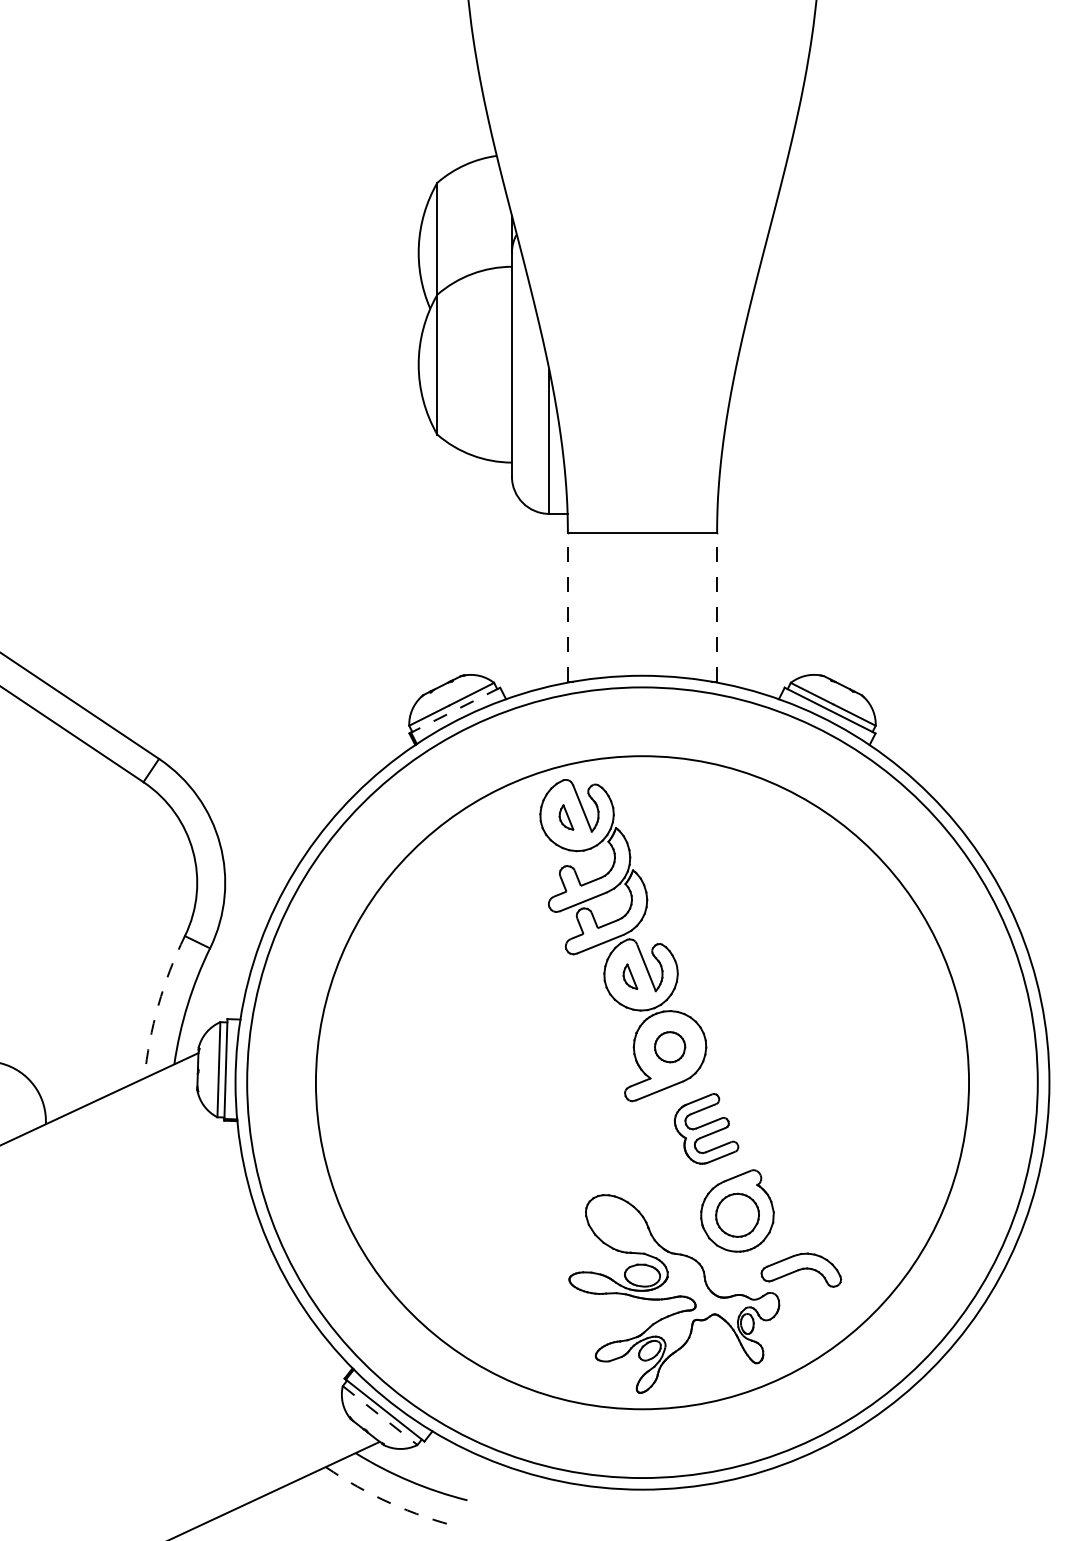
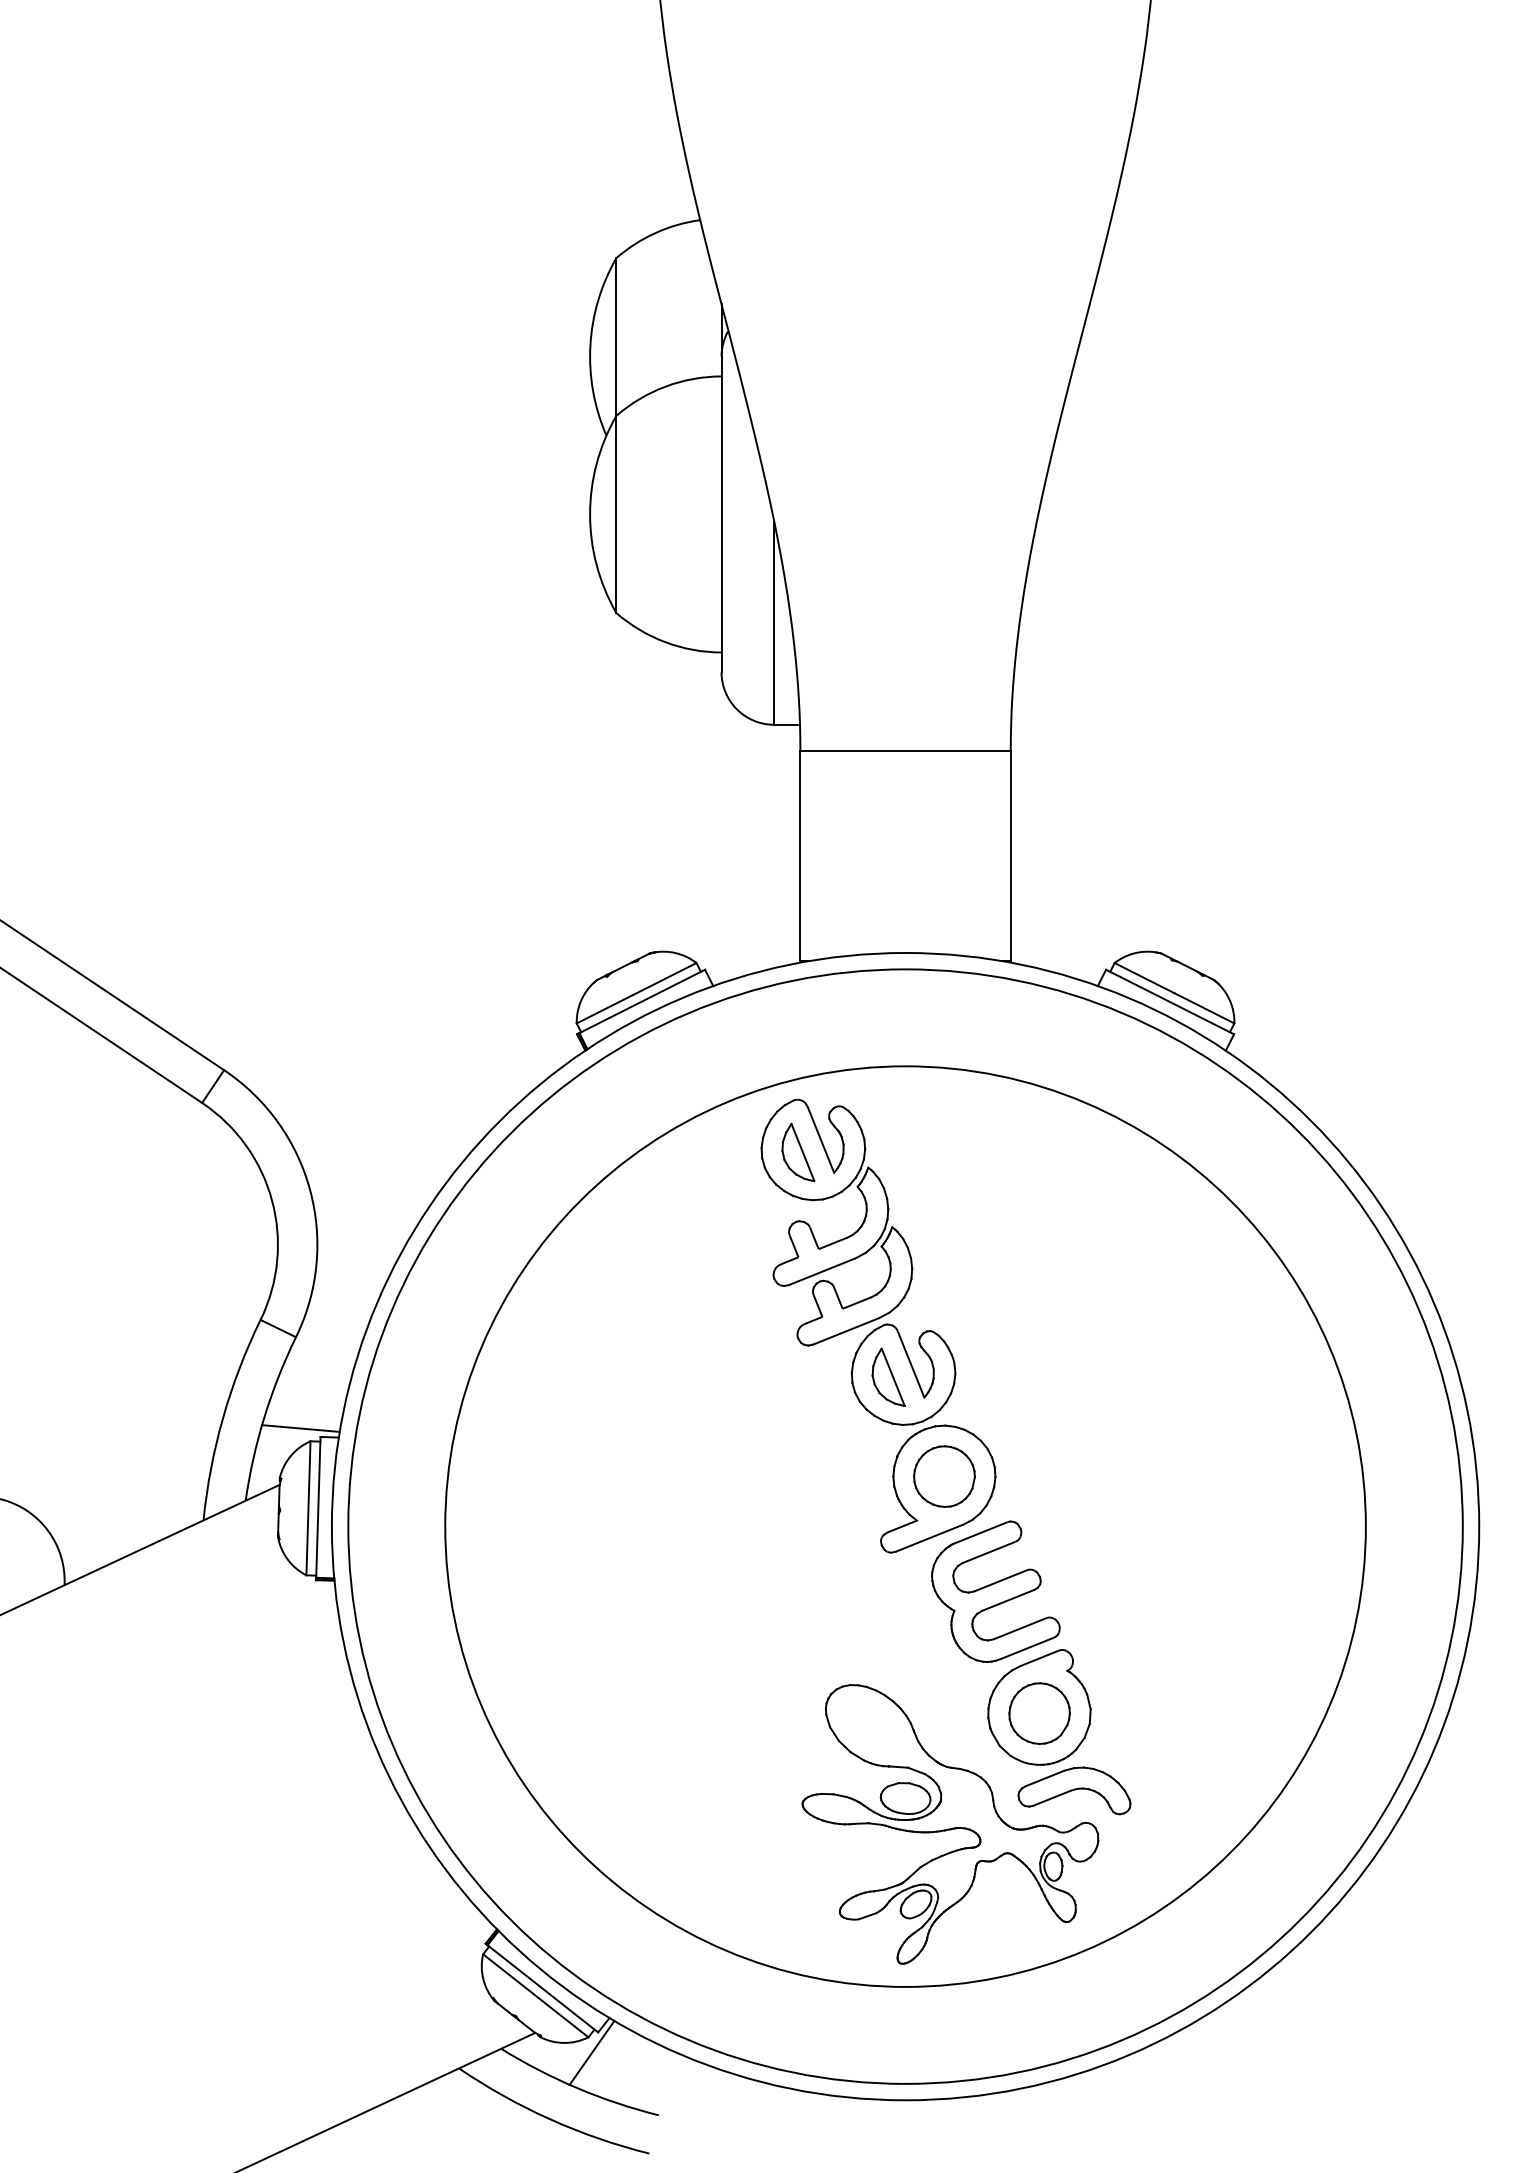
line: (567, 606) -> (800, 855), dashed -> solid
line: (716, 606) -> (1010, 855), dashed -> solid
line: (455, 710) -> (641, 1001), dashed -> solid
part: (566, 817) -> (798, 1152), size x1.67
part: (630, 976) -> (888, 1376), size x1.67
arc: (158, 1005) -> (223, 1417), dashed -> solid
line: (213, 1013) -> (300, 1428), added
part: (670, 1047) -> (944, 1476), size x1.43
part: (706, 1128) -> (995, 1591), size x1.43
part: (801, 1269) -> (1074, 1790), moved
line: (380, 1416) -> (536, 1996), dashed -> solid
line: (419, 1455) -> (591, 2052), added
arc: (390, 1503) -> (550, 2119), dashed -> solid

